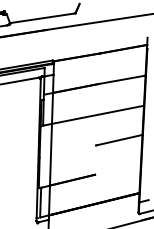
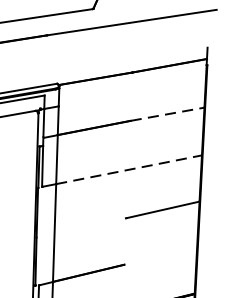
line: (122, 79) -> (167, 113), solid -> dashed
line: (98, 114) -> (129, 169), solid -> dashed

